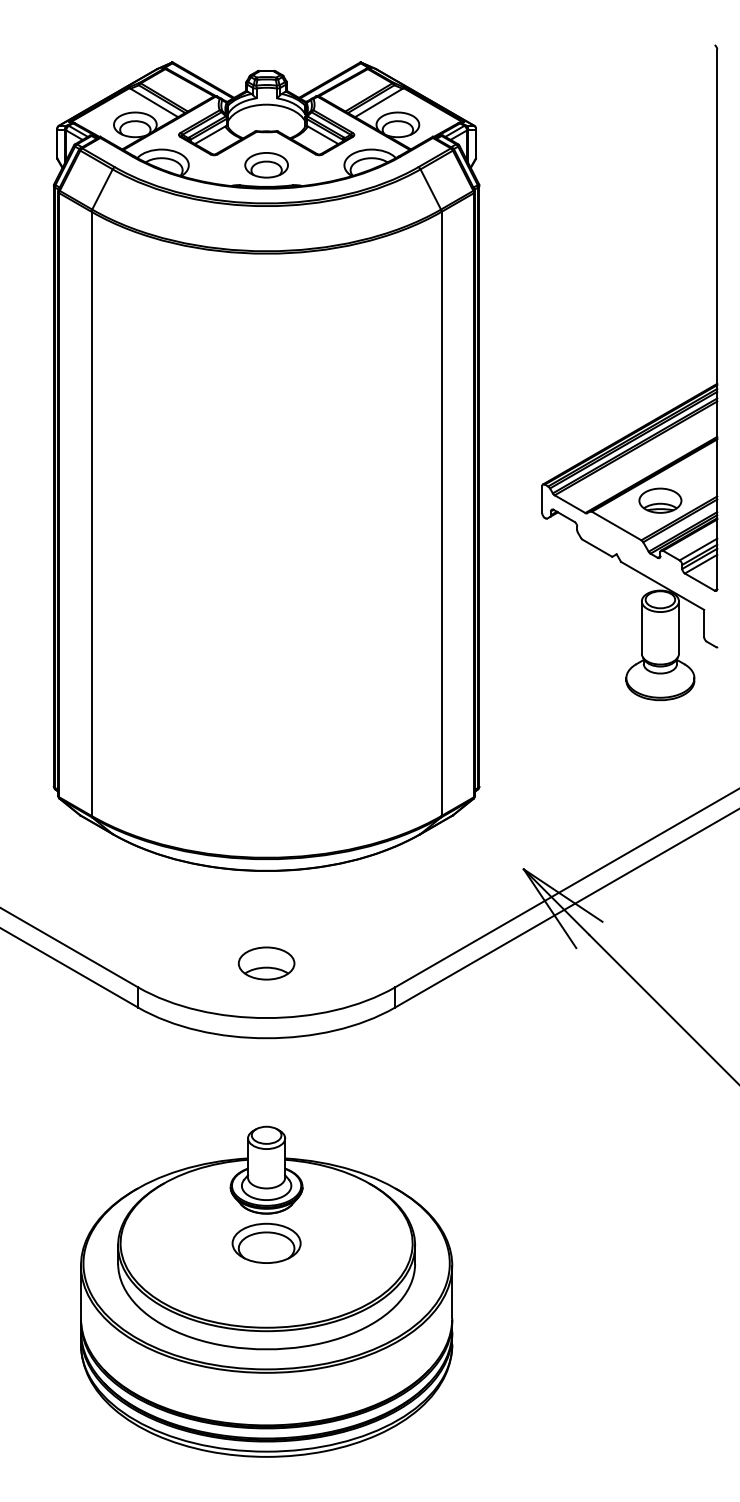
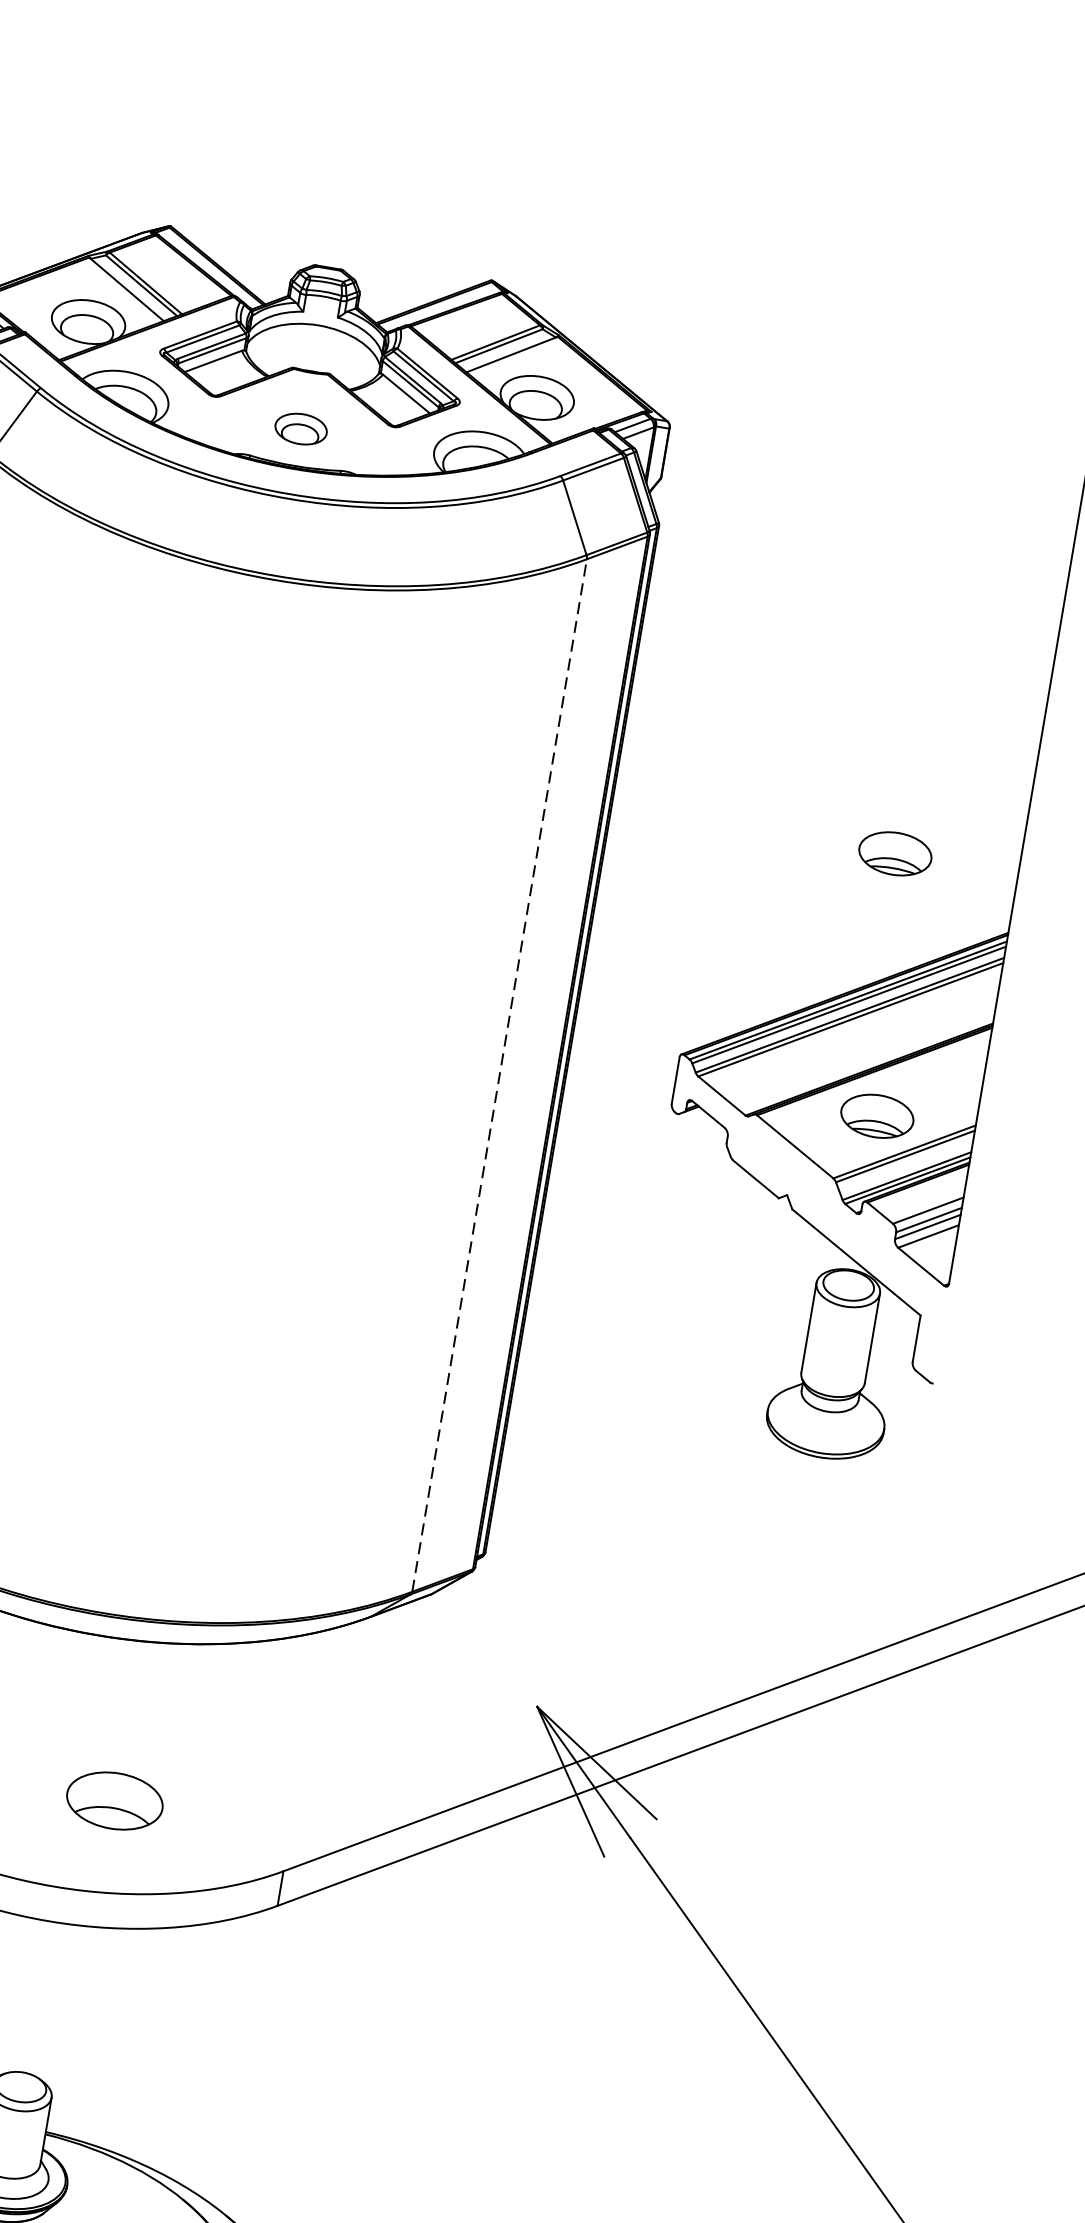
part: (266, 165) -> (300, 429), size x0.7
part: (645, 349) -> (895, 853), added
line: (441, 513) -> (499, 1074), solid -> dashed
part: (266, 963) -> (114, 1800), moved

